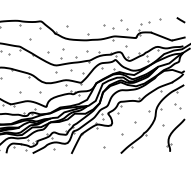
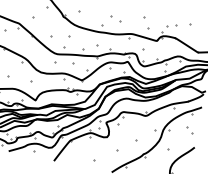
part: (108, 26) -> (115, 18), moved

